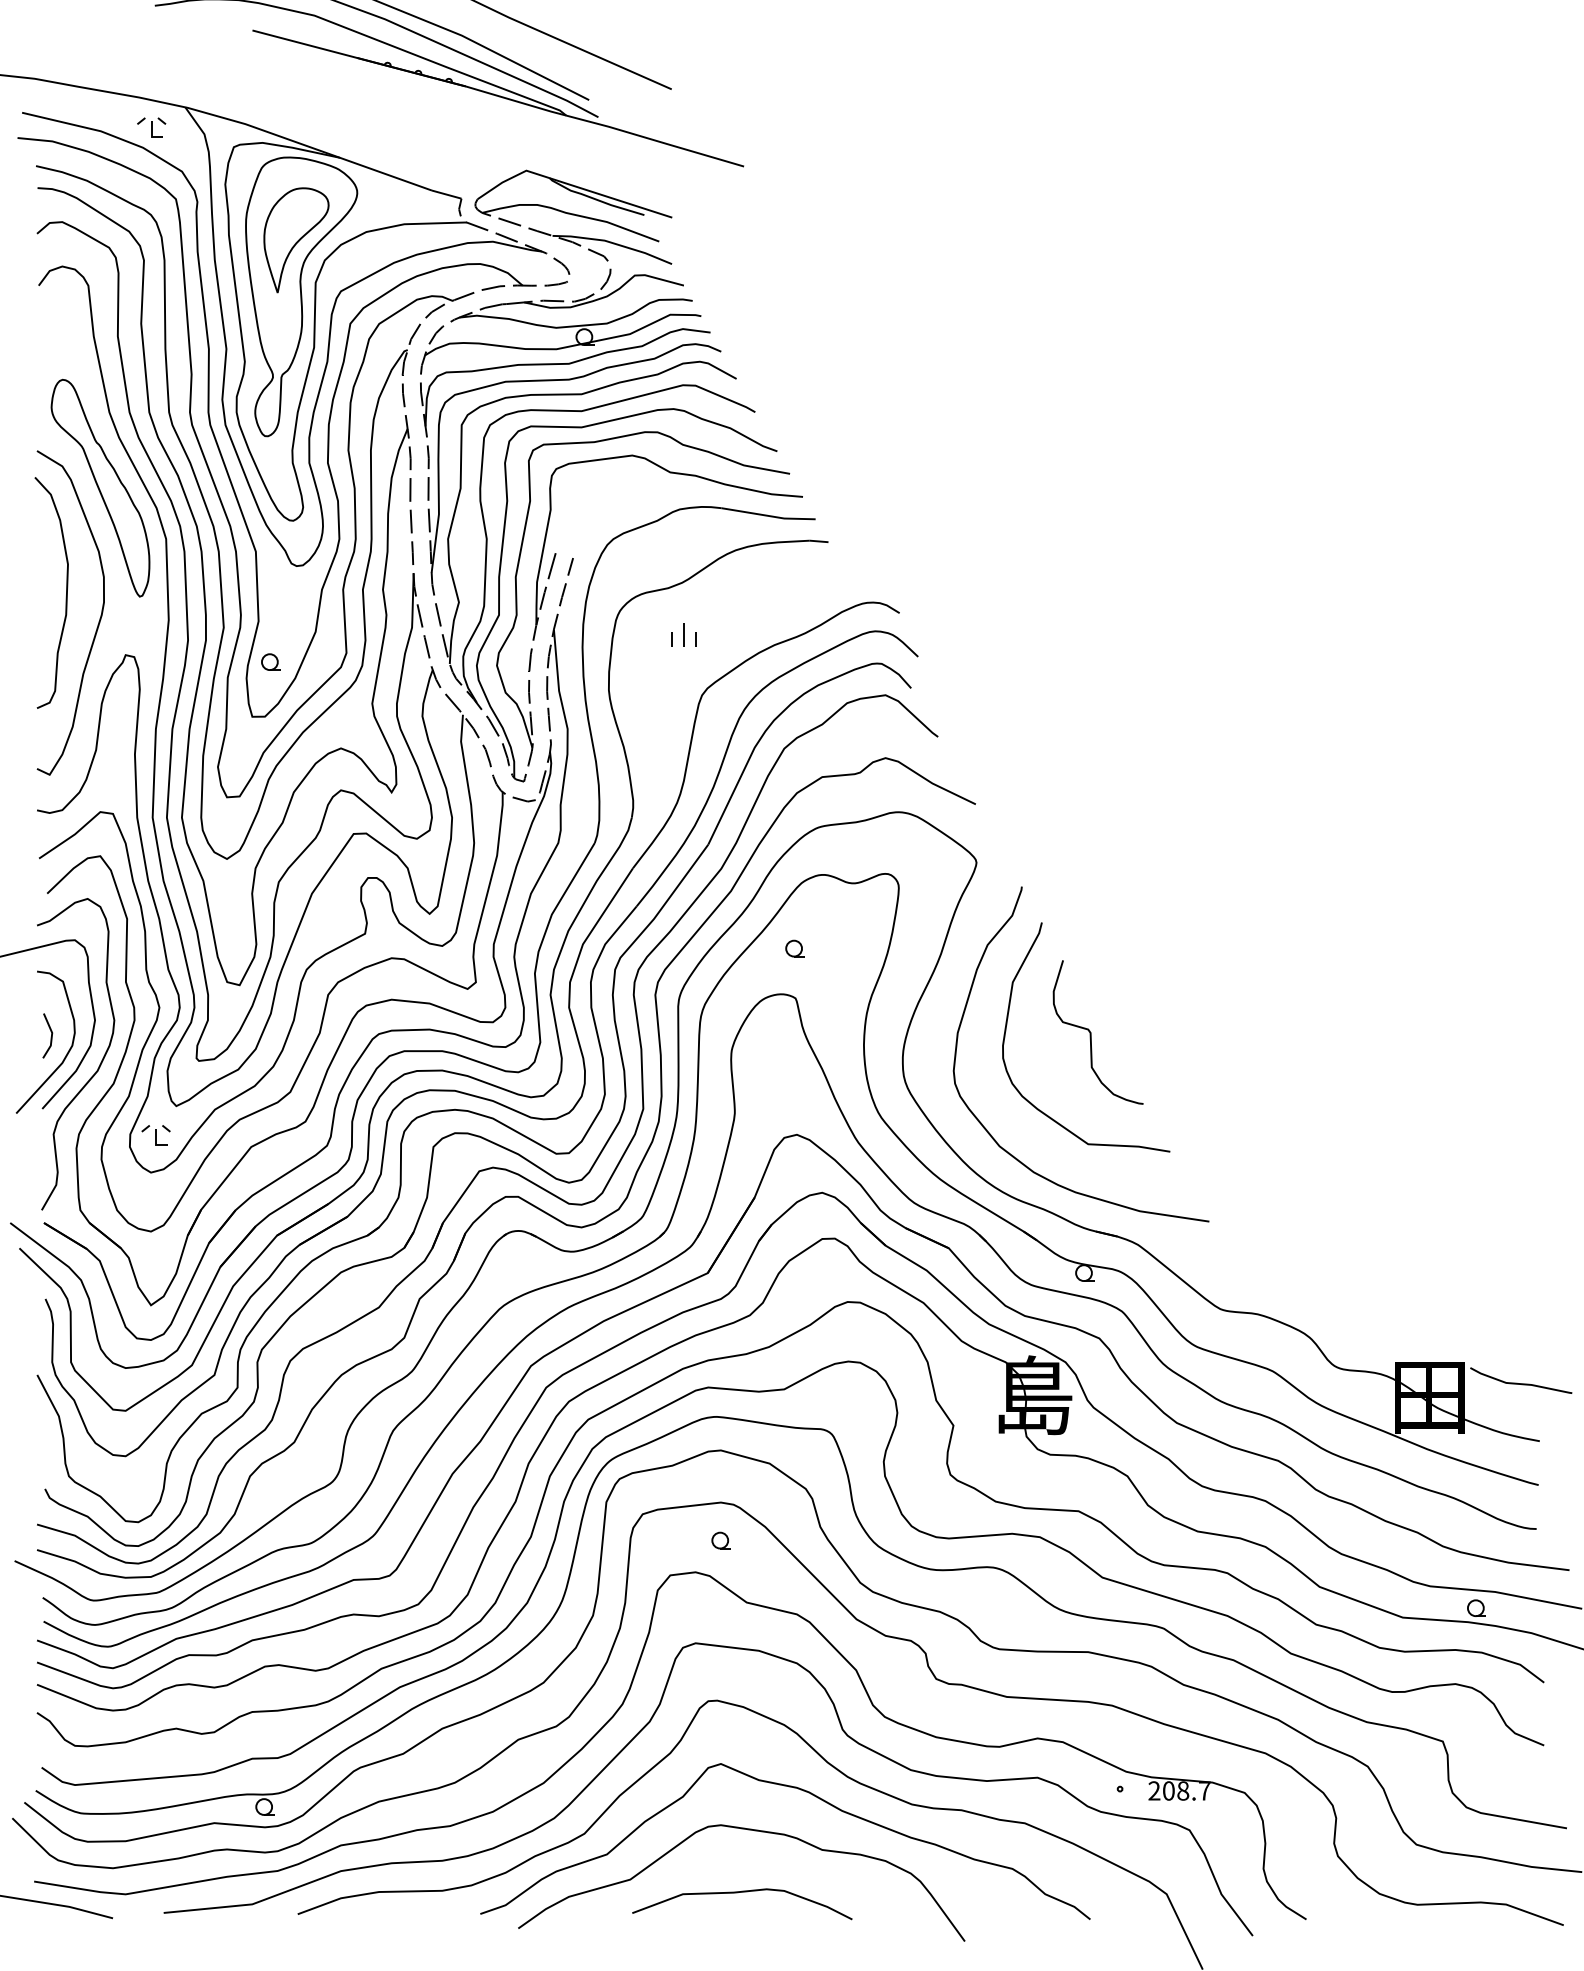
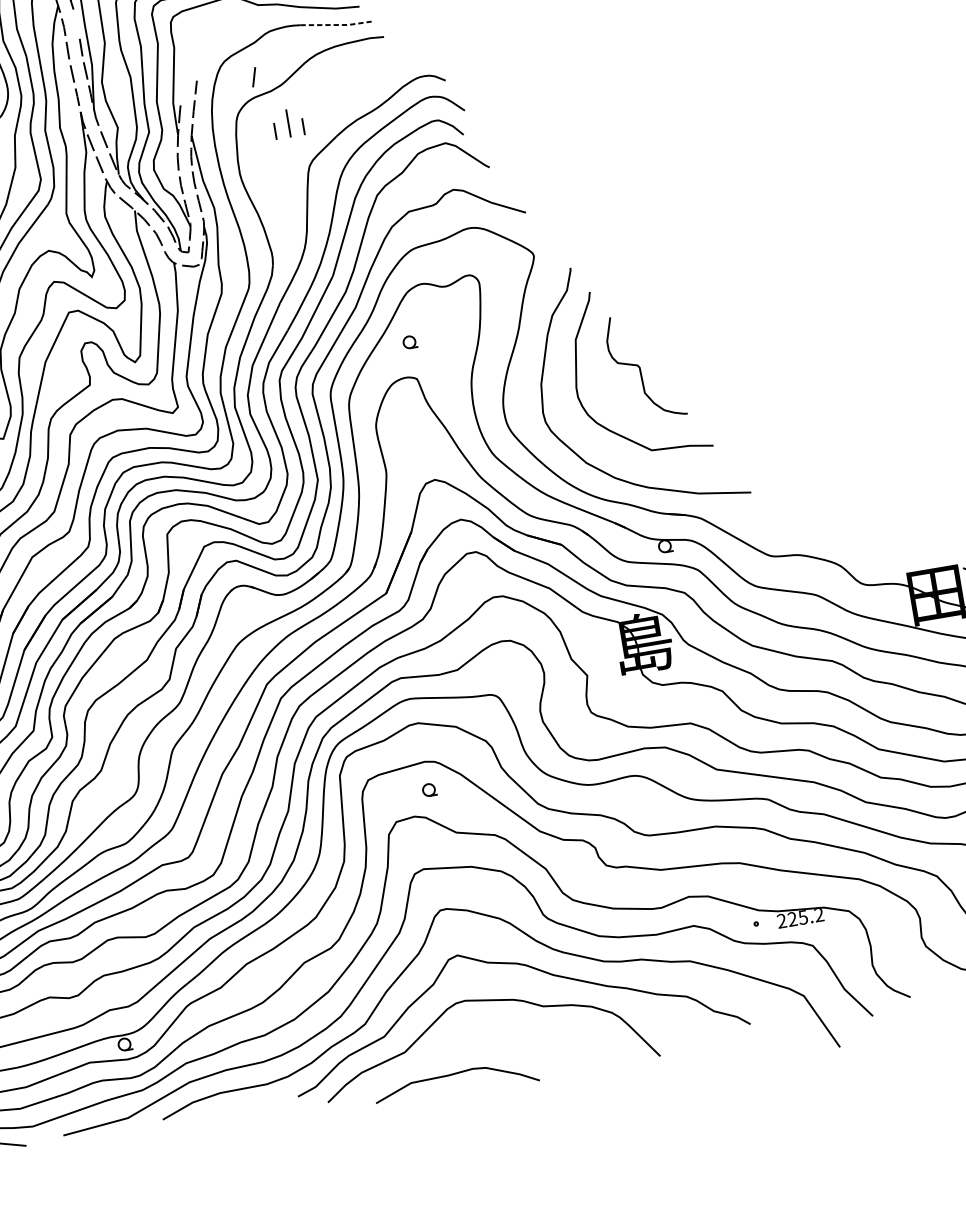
line: (427, 457) -> (76, 24), removed
line: (768, 515) -> (336, 24), solid -> dashed
line: (551, 566) -> (253, 77), moved
part: (683, 634) -> (288, 123), size x1.6
text: (1186, 1790) -> (805, 916), 208.7 -> 225.2
curve: (742, 1892) -> (455, 1074), moved

